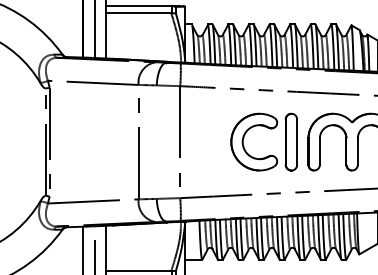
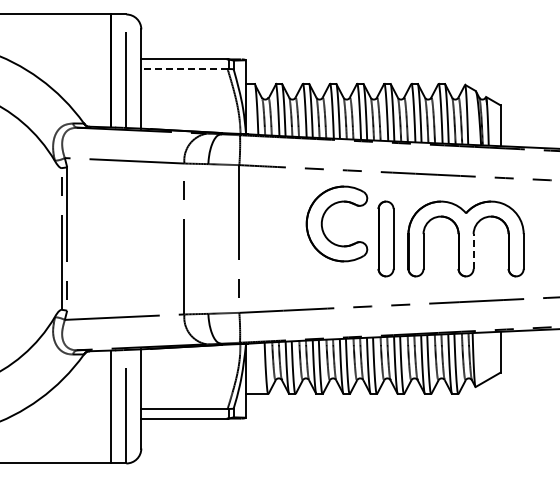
line: (137, 13) -> (183, 69), solid -> dashed
part: (244, 138) -> (323, 219), moved
line: (357, 151) -> (473, 251), solid -> dashed

